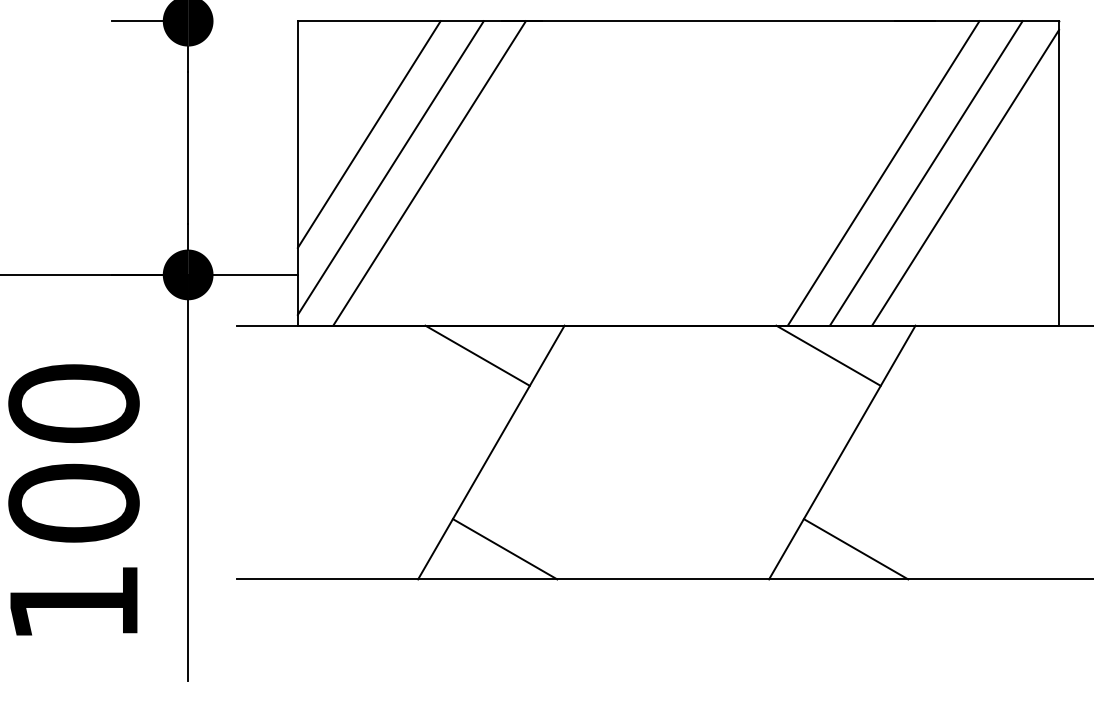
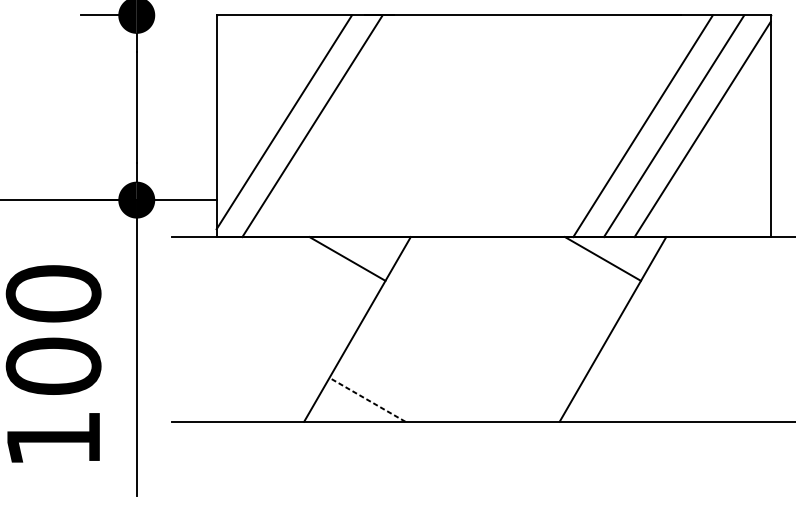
line: (368, 134) -> (268, 97), removed
line: (504, 549) -> (367, 400), solid -> dashed
line: (855, 549) -> (622, 400), removed

